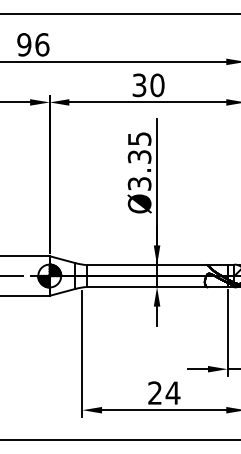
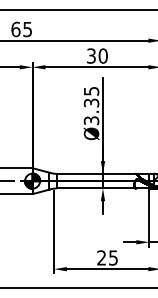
text: (32, 44) -> (21, 29), 96 -> 65
text: (173, 392) -> (113, 257), 24 -> 25

